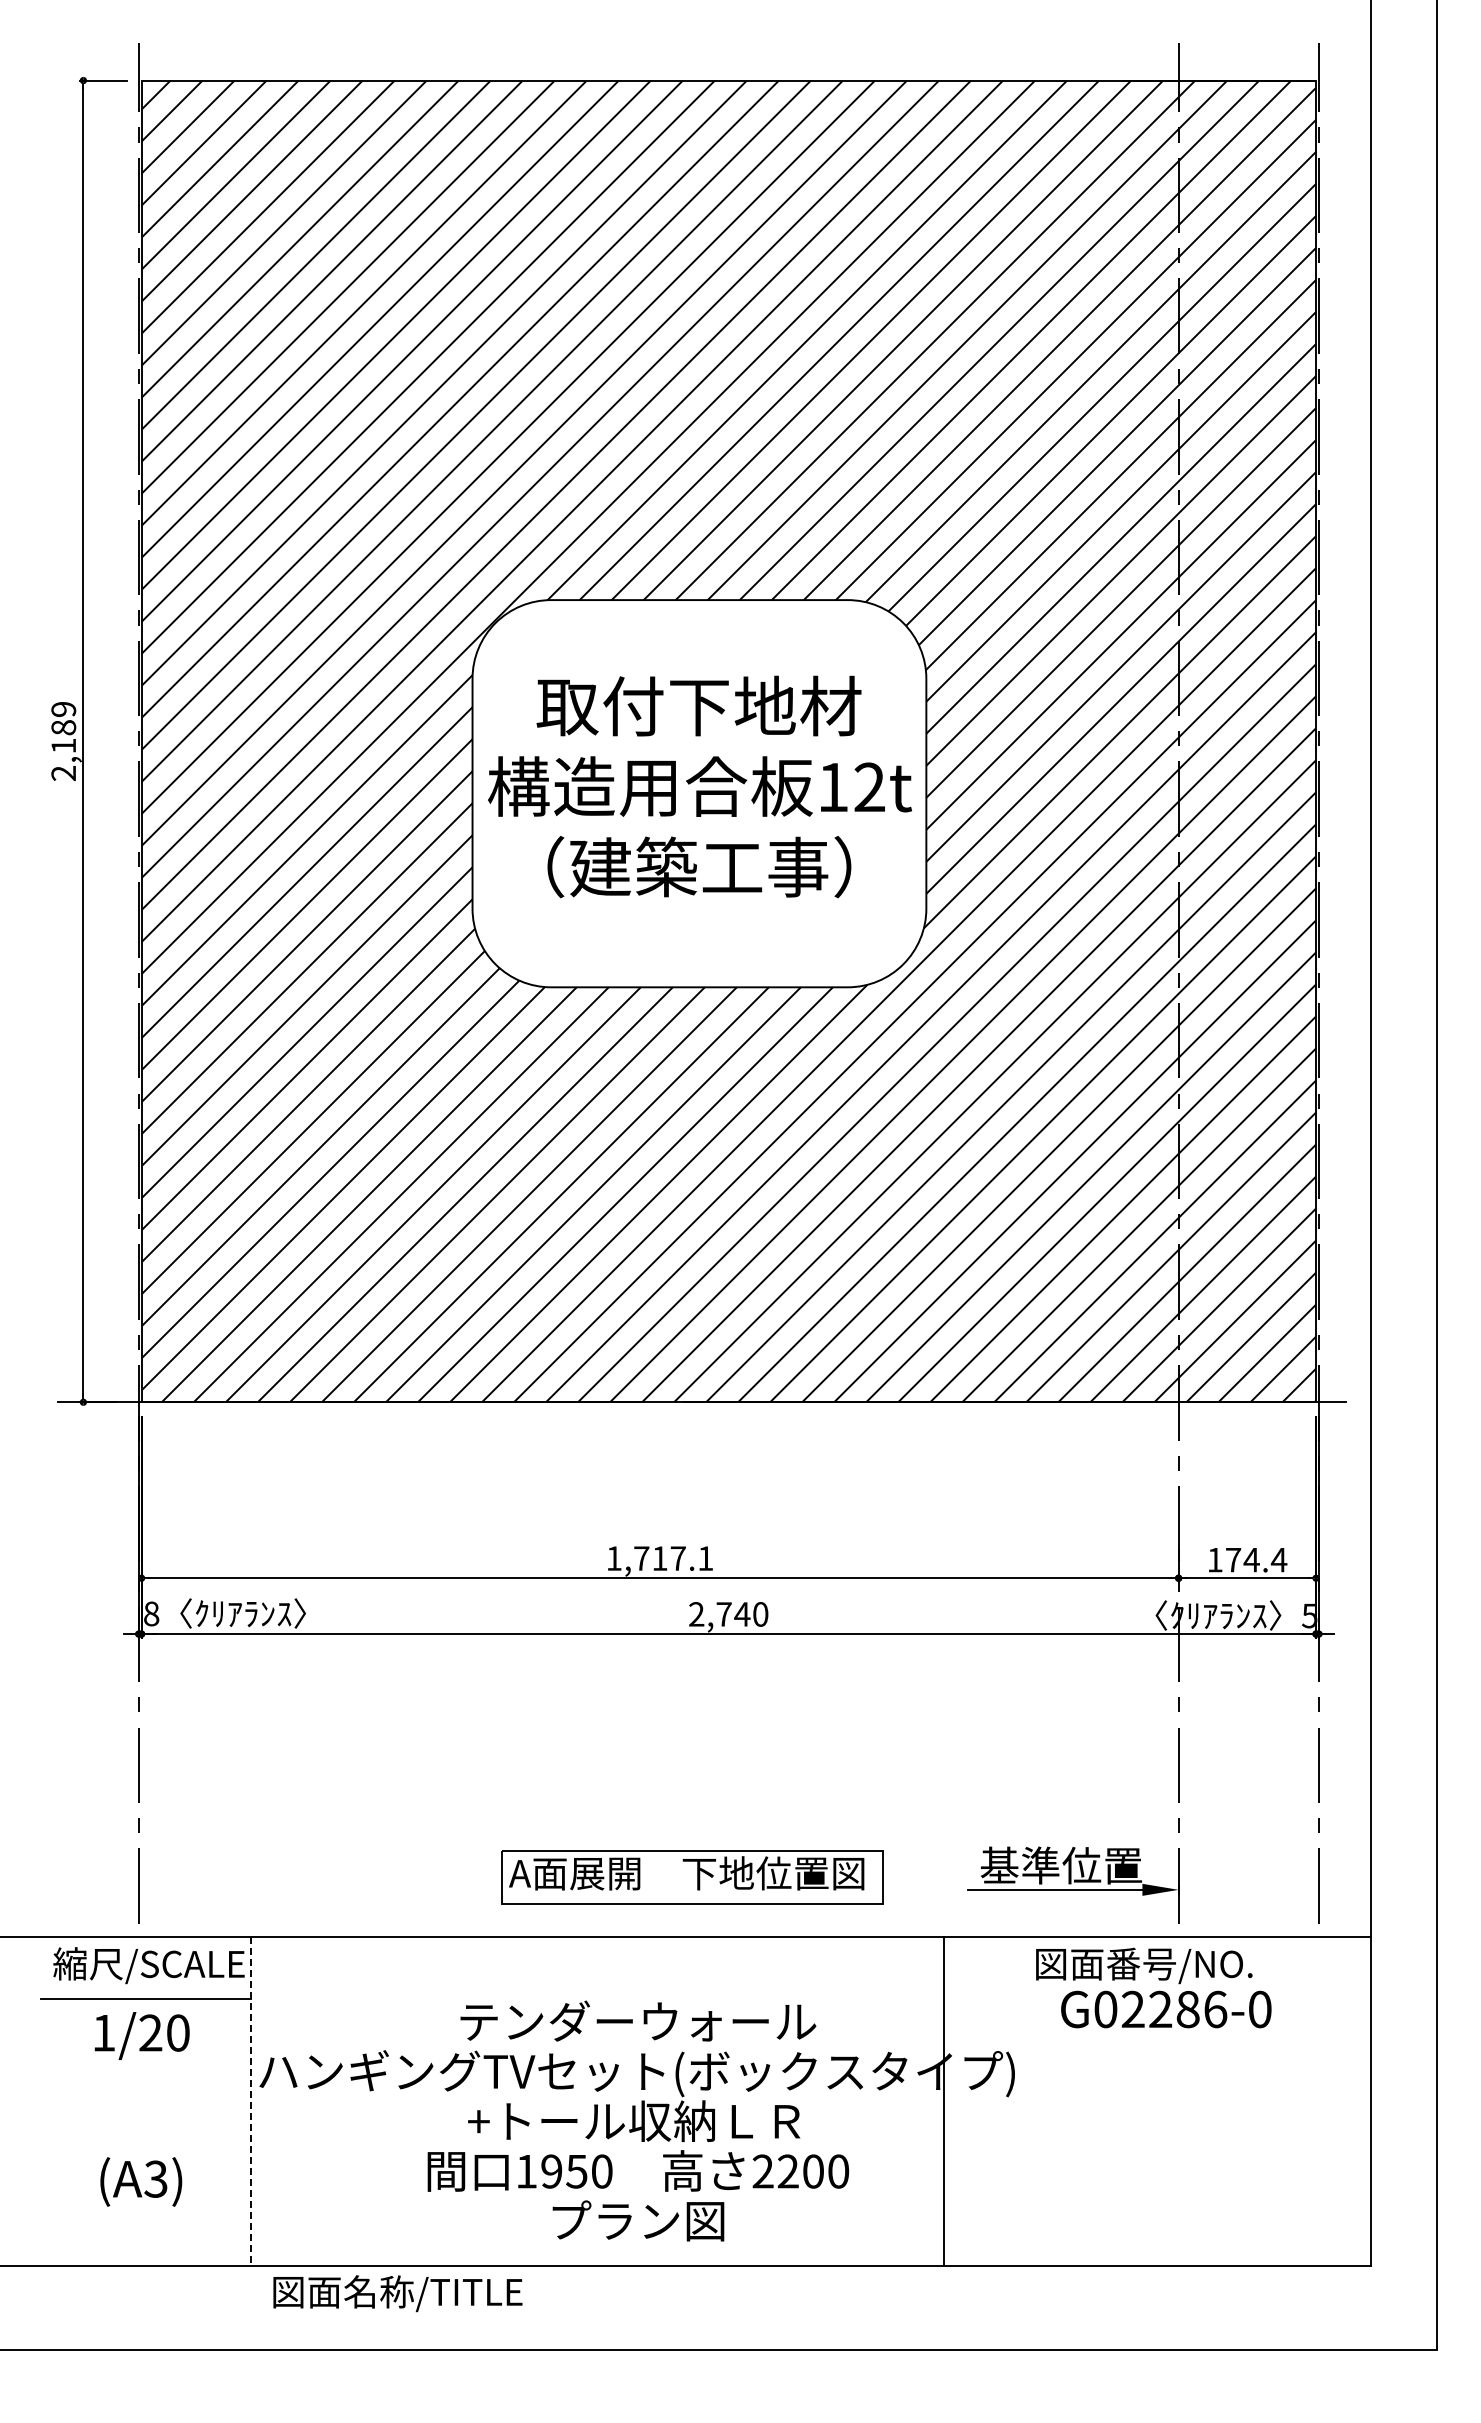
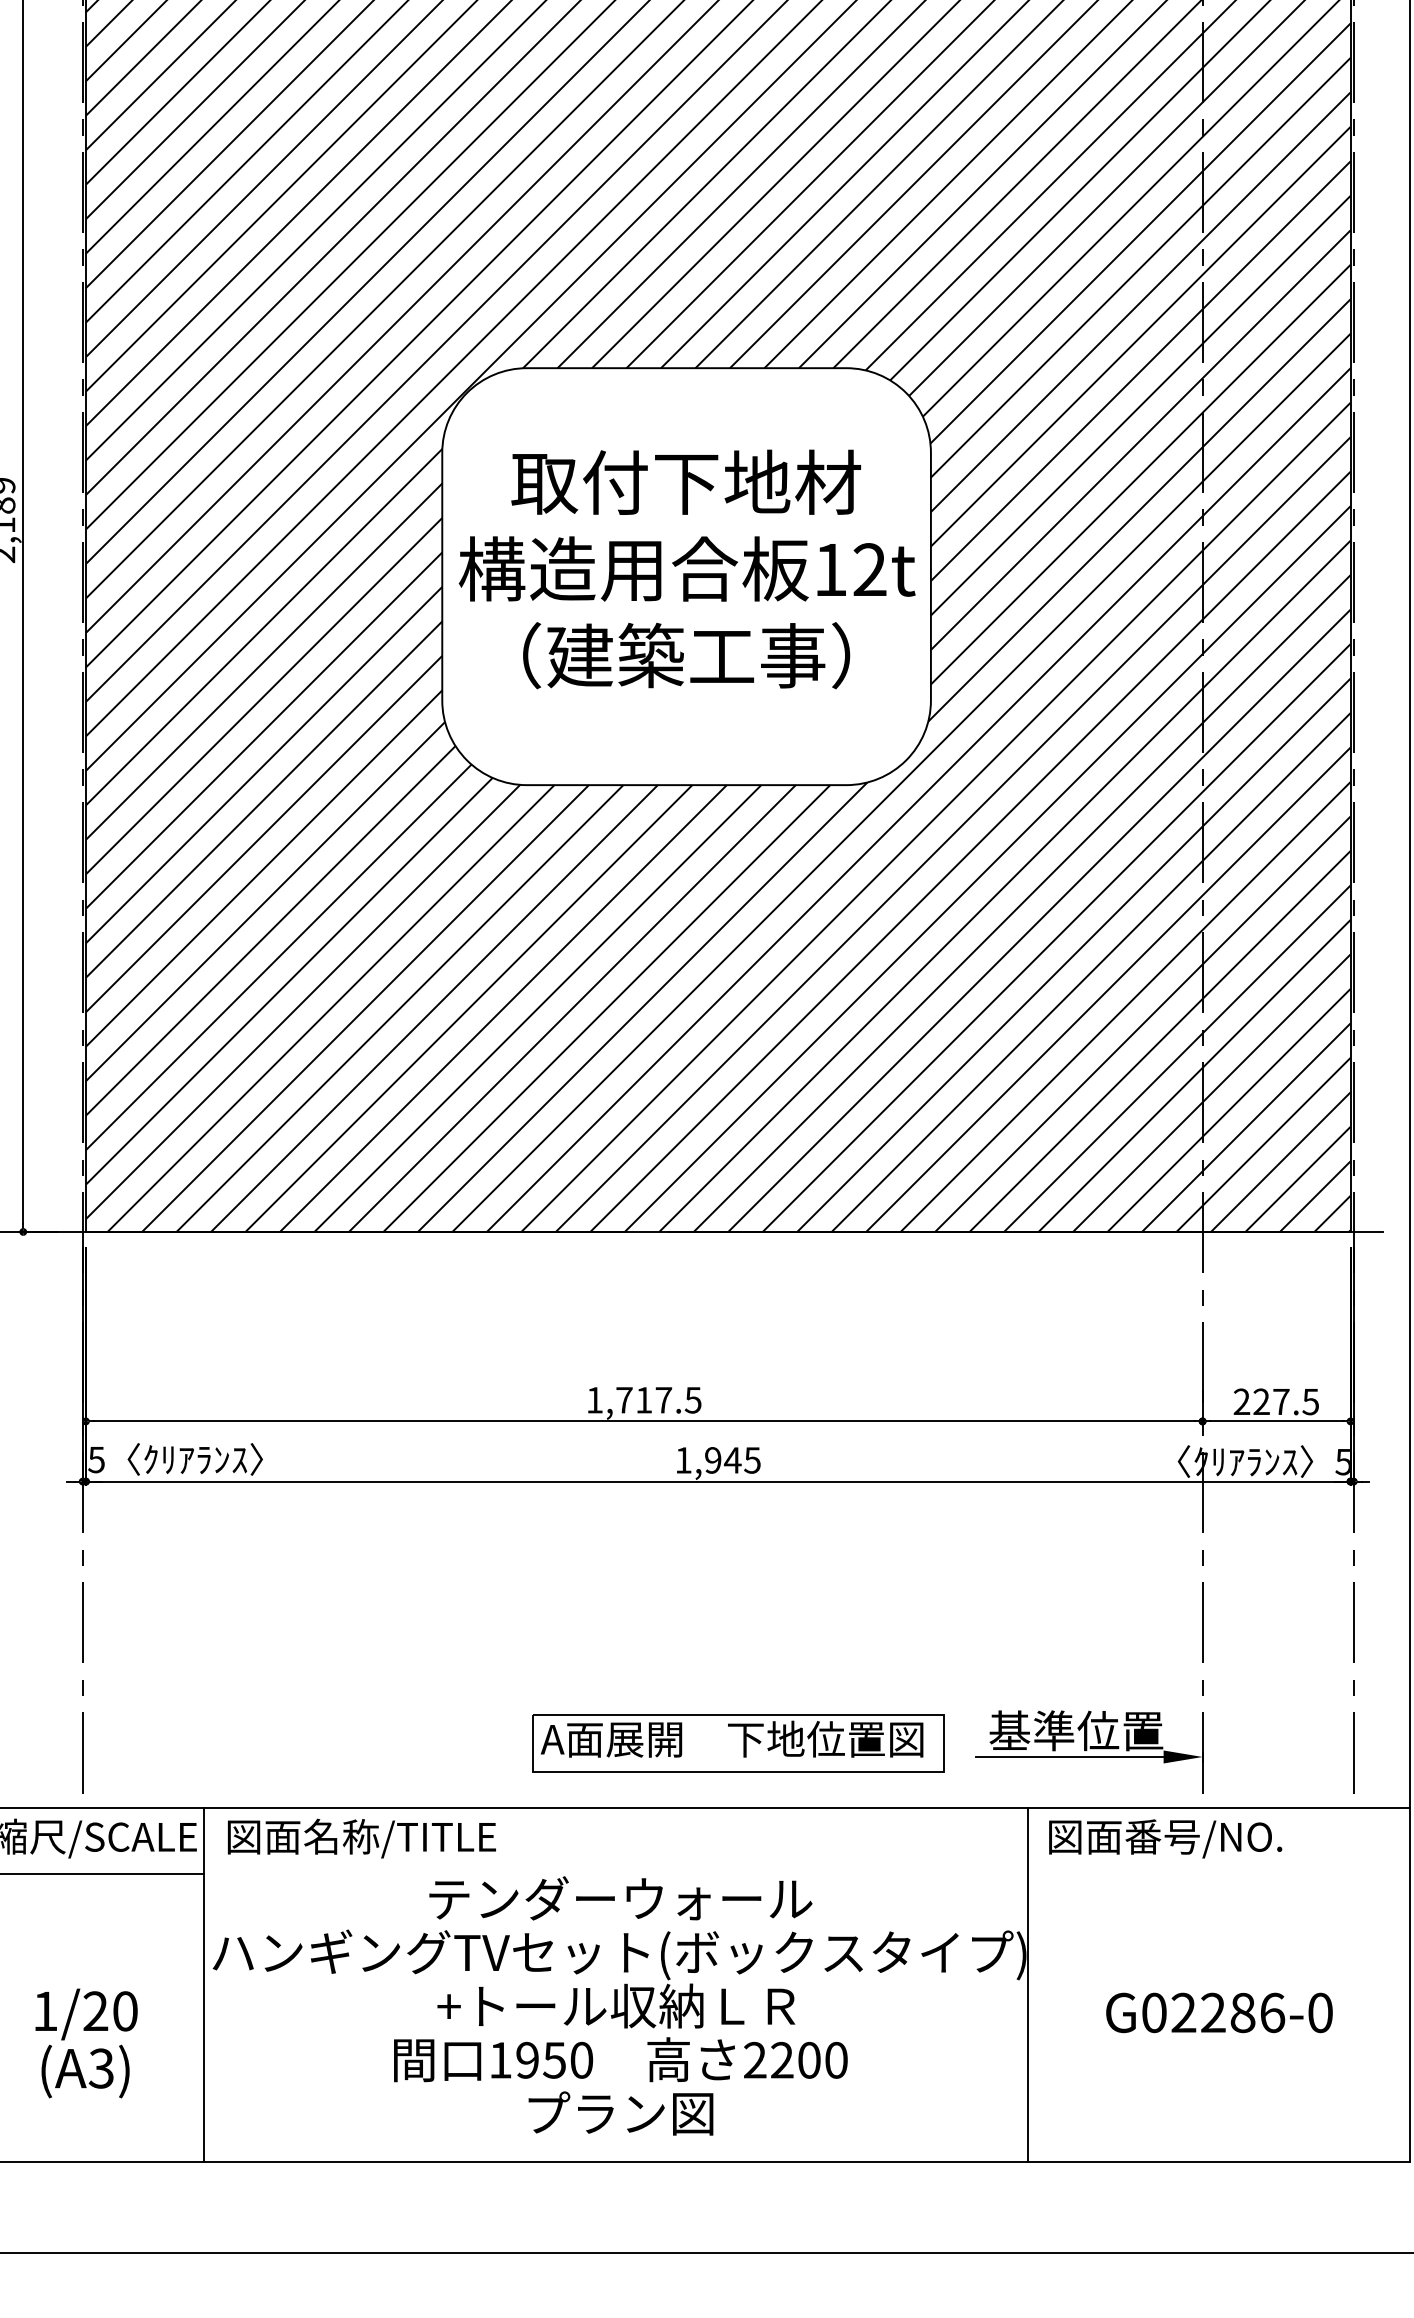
text: (705, 1558) -> (693, 1400), 1,717.1 -> 1,717.5
text: (1247, 1559) -> (1276, 1401), 174.4 -> 227.5
text: (151, 1613) -> (96, 1459), 8 -> 5
text: (728, 1614) -> (717, 1460), 2,740 -> 1,945
part: (692, 1877) -> (738, 1743), moved
text: (1166, 2009) -> (1219, 2012), moved
text: (141, 2035) -> (85, 2013), moved
line: (943, 2100) -> (1028, 1983), moved
line: (251, 2101) -> (204, 1984), dashed -> solid
text: (397, 2293) -> (361, 1838), moved

